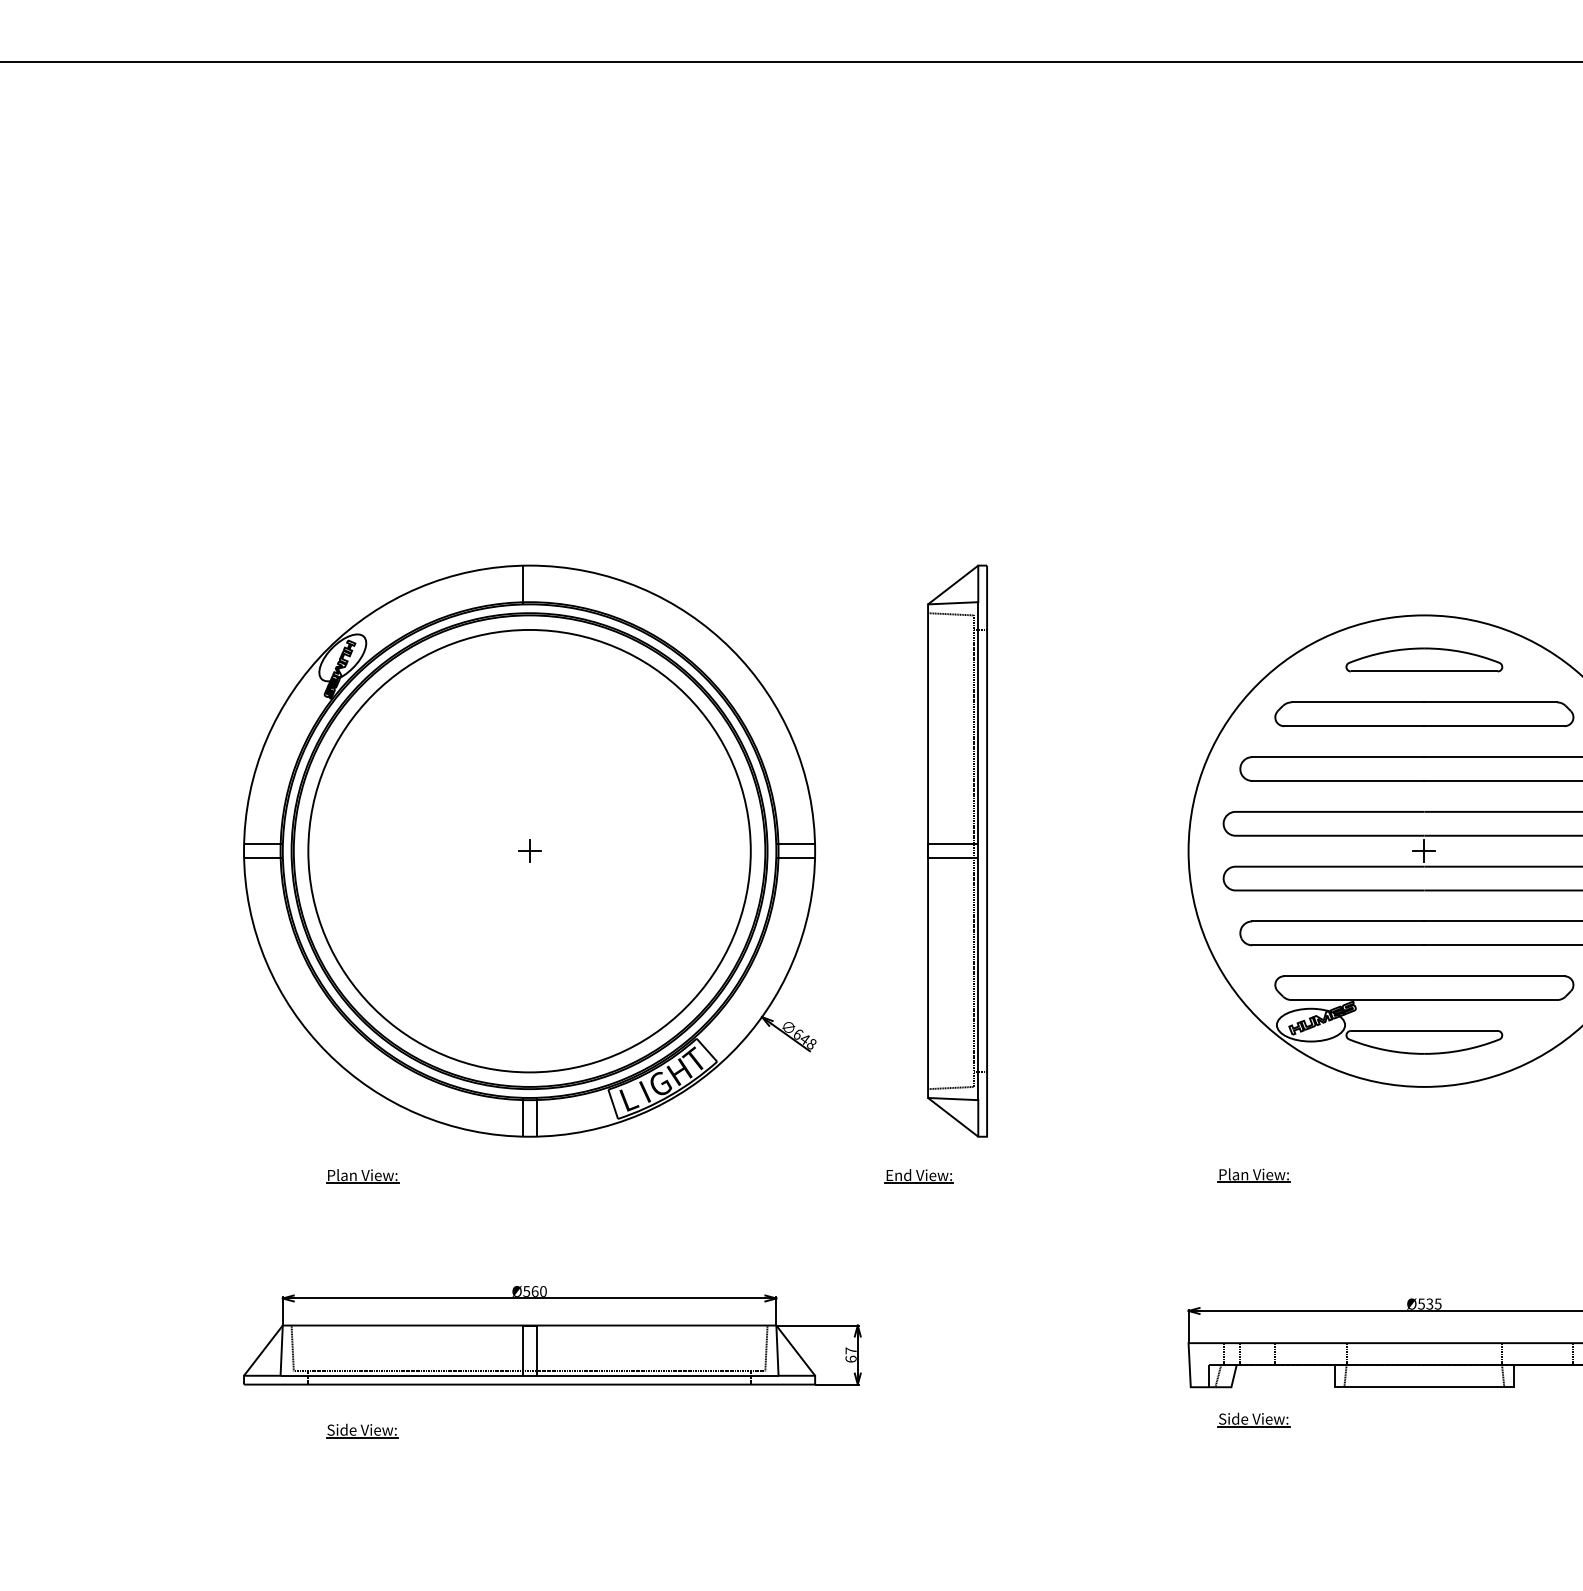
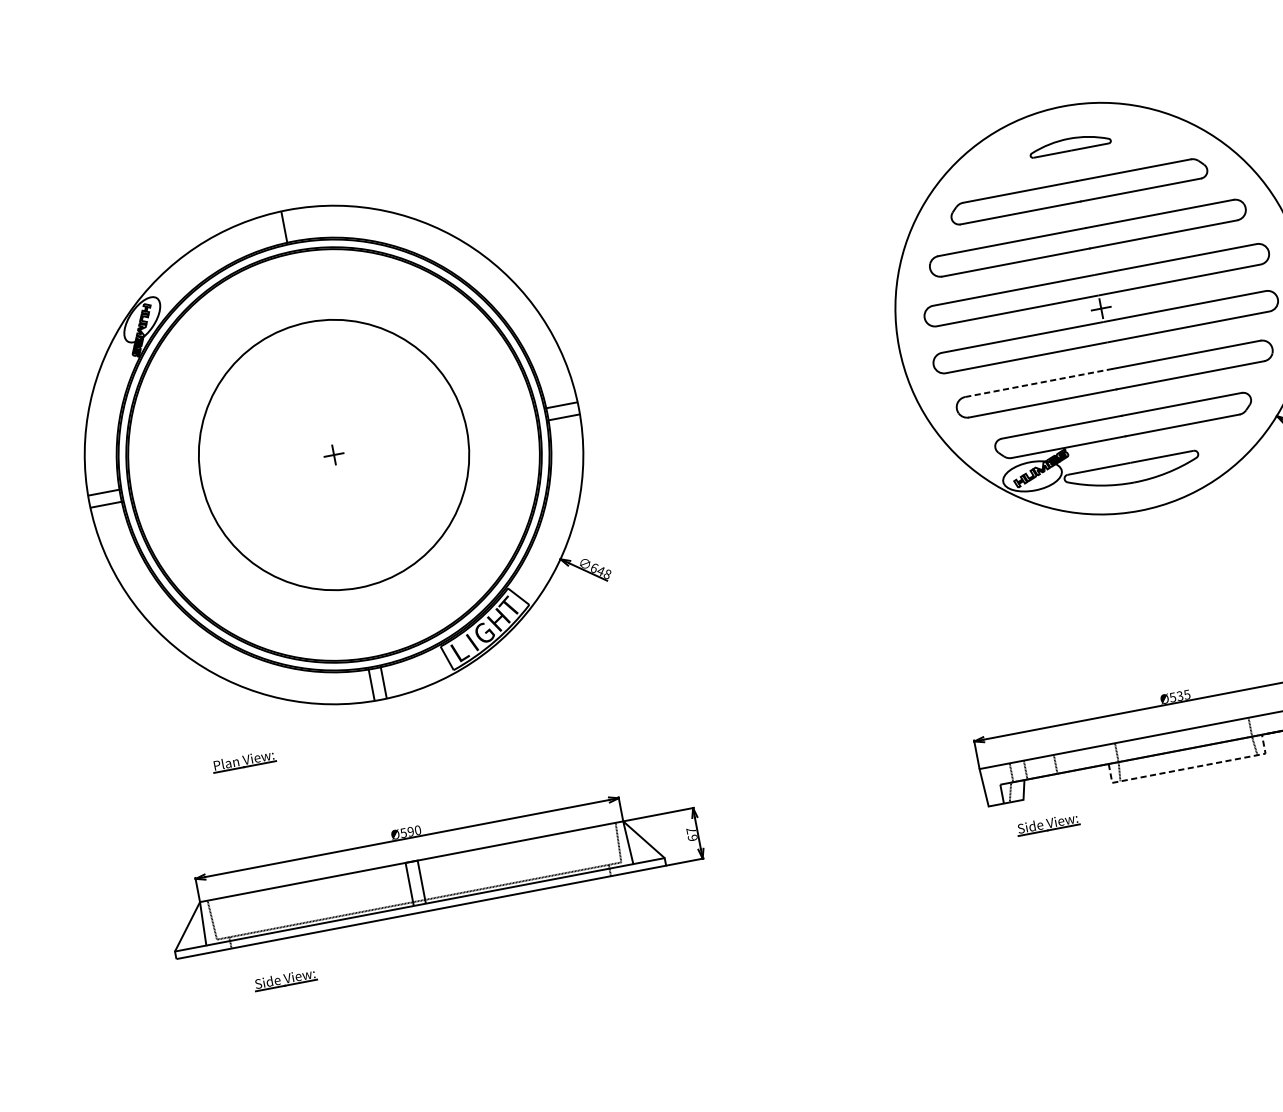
part: (1424, 659) -> (1070, 144), size x0.6
circle: (529, 850) -> (333, 454), size x0.7
part: (957, 850) -> (700, 384), removed
line: (1337, 921) -> (1038, 383), solid -> dashed
part: (1253, 1175) -> (1007, 614), removed
part: (918, 1176) -> (720, 670), removed
text: (534, 1291) -> (410, 831), Ø560 -> Ø590
line: (1424, 1387) -> (1189, 768), solid -> dashed

